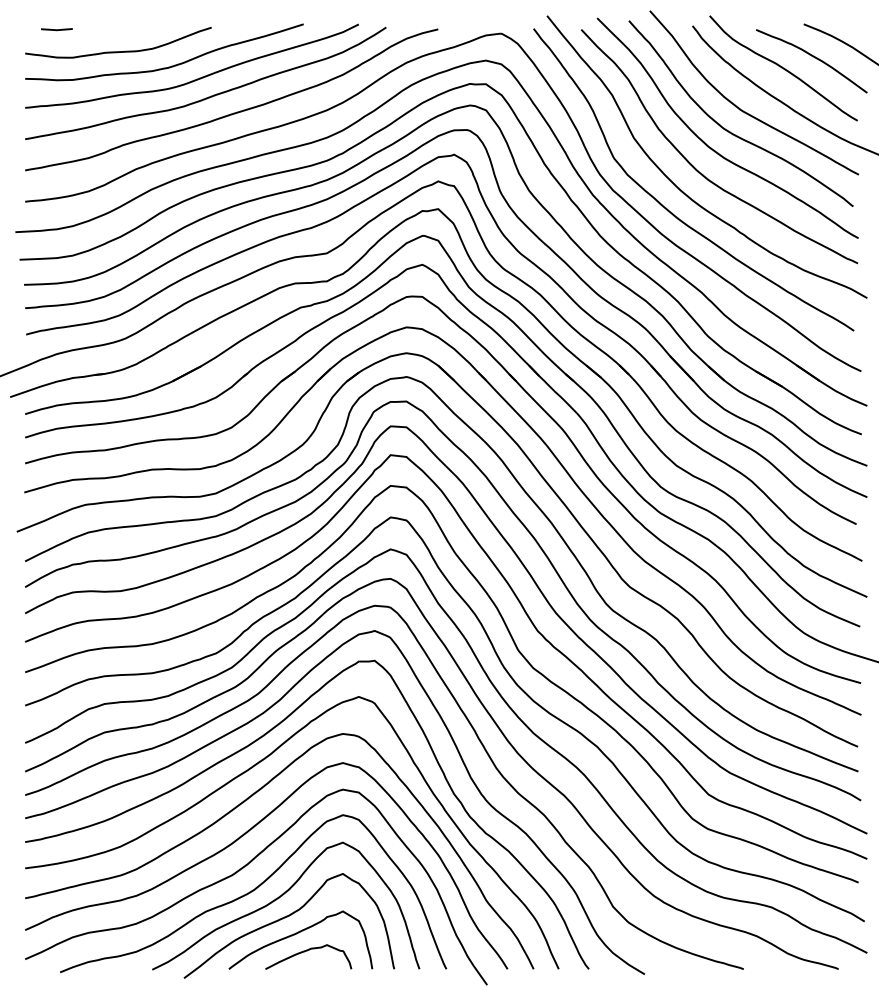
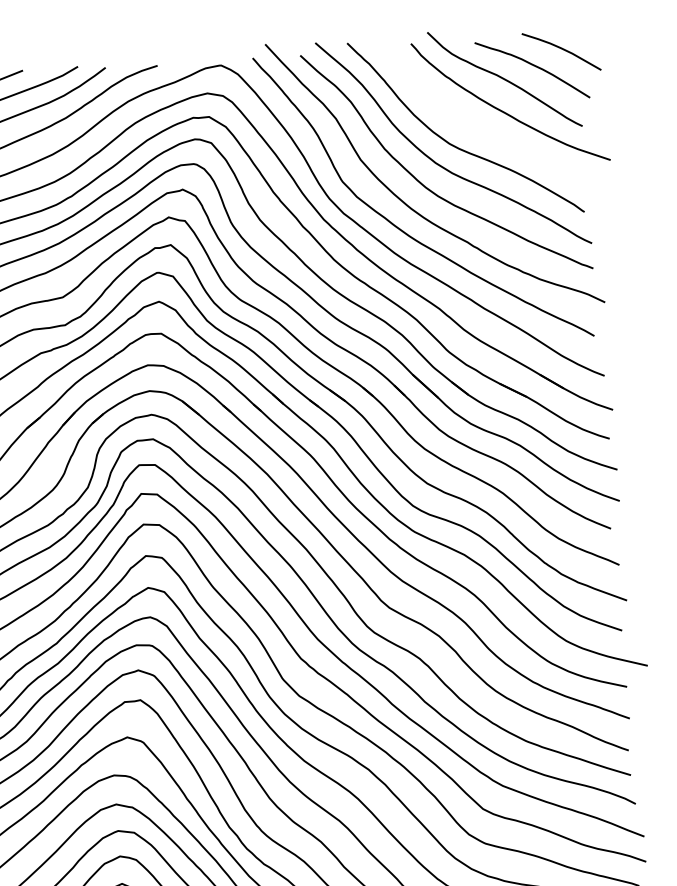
curve: (742, 109) -> (466, 123), removed

